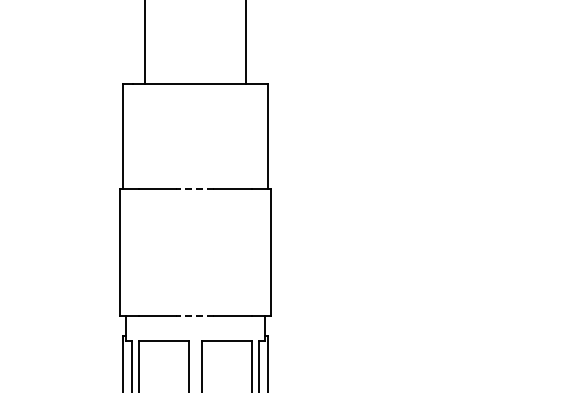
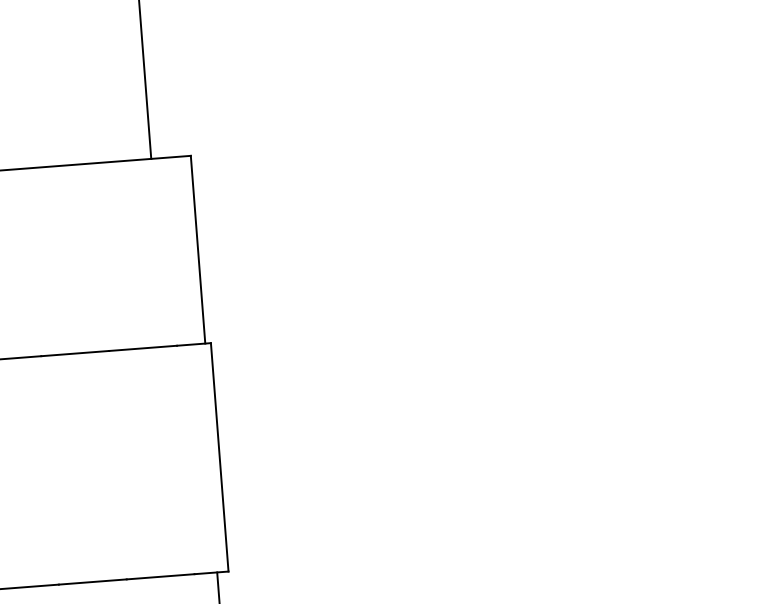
line: (195, 188) -> (75, 353), dashed -> solid
line: (195, 316) -> (93, 582), dashed -> solid

